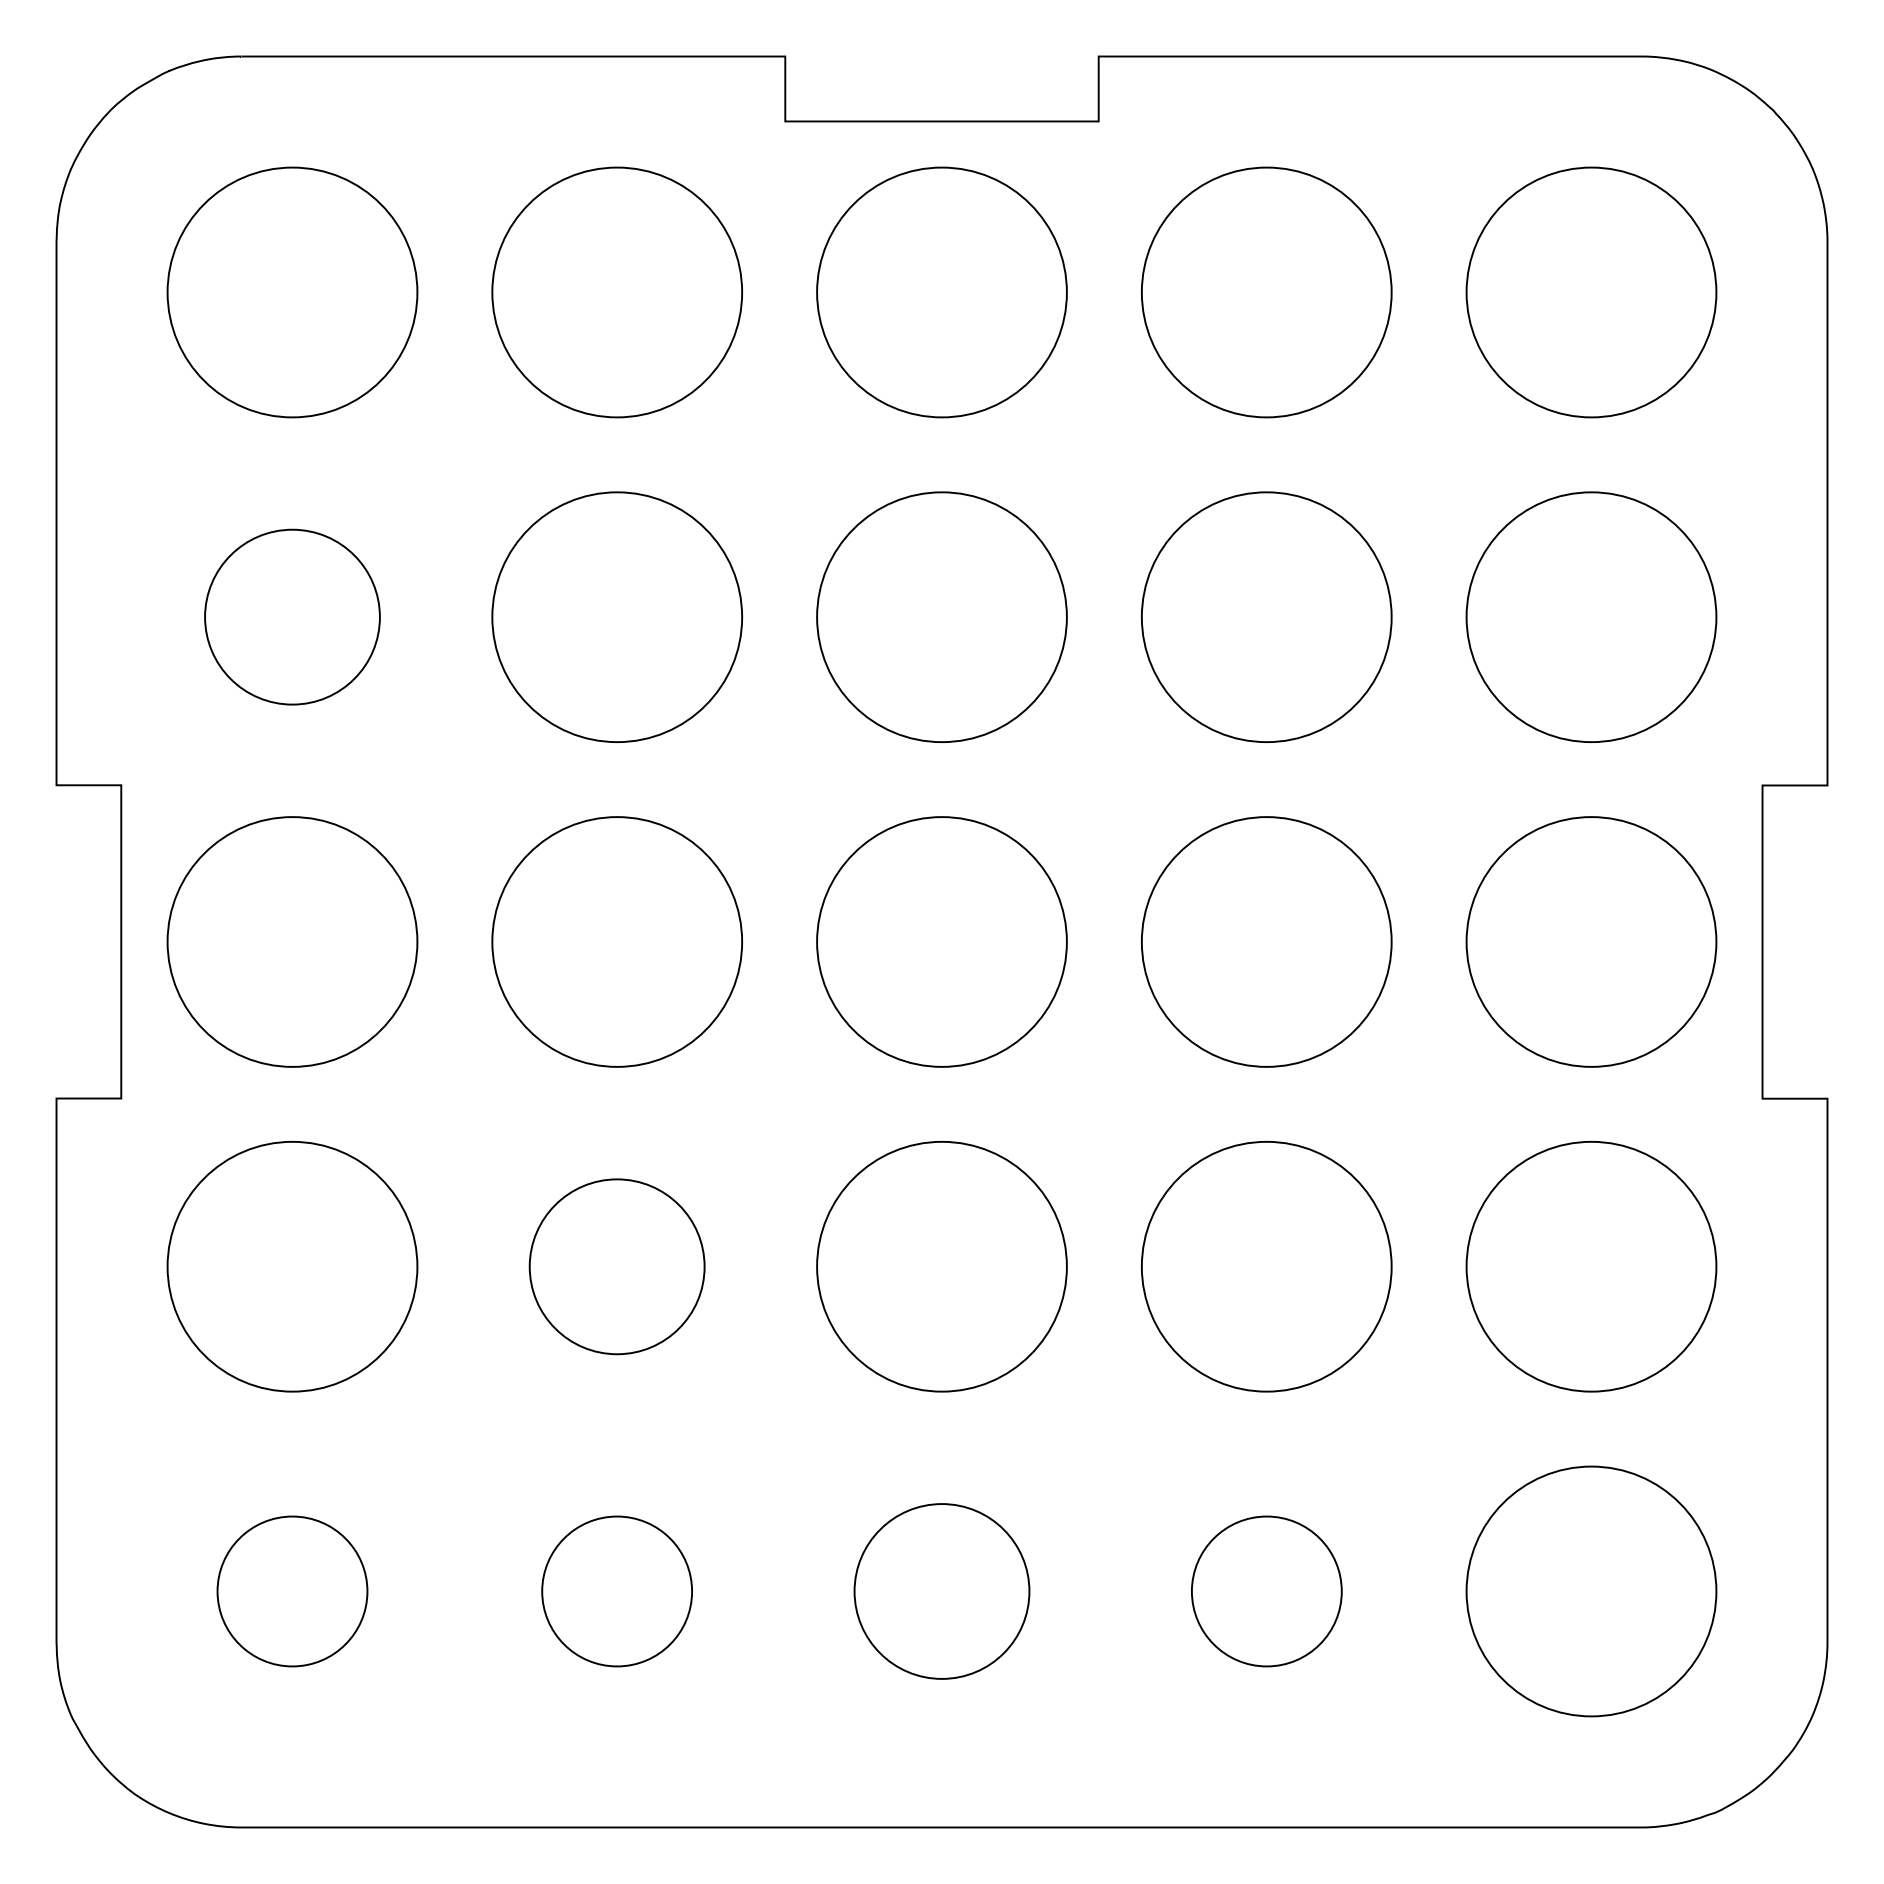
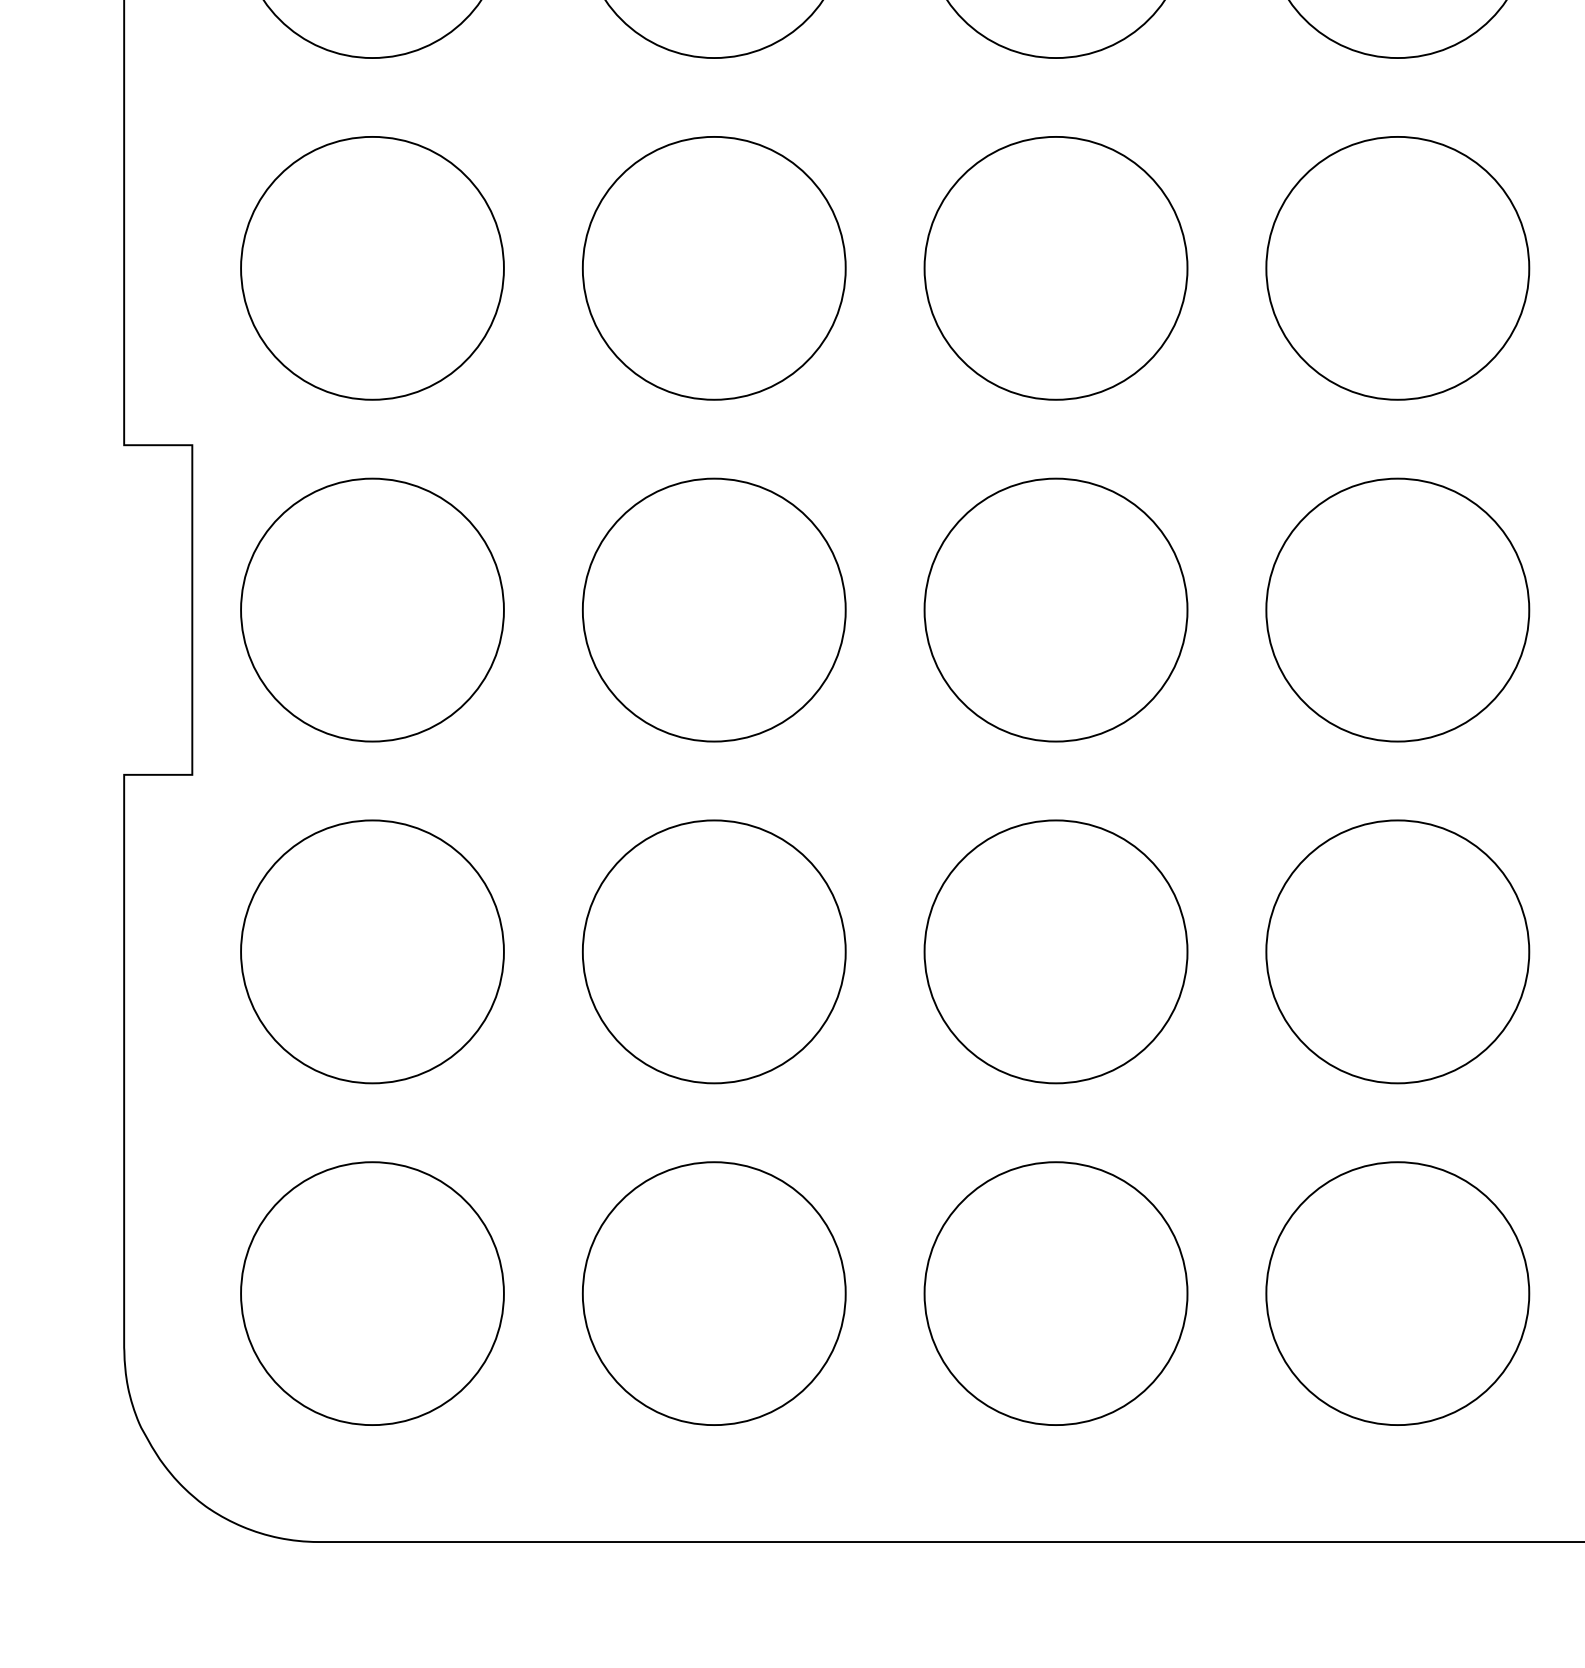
part: (292, 616) -> (372, 267), size x1.43
part: (616, 1266) -> (713, 951), size x1.43
part: (292, 1591) -> (372, 1293), size x1.67
part: (616, 1591) -> (713, 1293), size x1.67
part: (941, 1591) -> (1055, 1293), size x1.43
part: (1266, 1591) -> (1397, 1293), size x1.67

